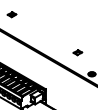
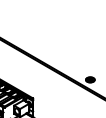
part: (77, 52) -> (72, 52), removed

